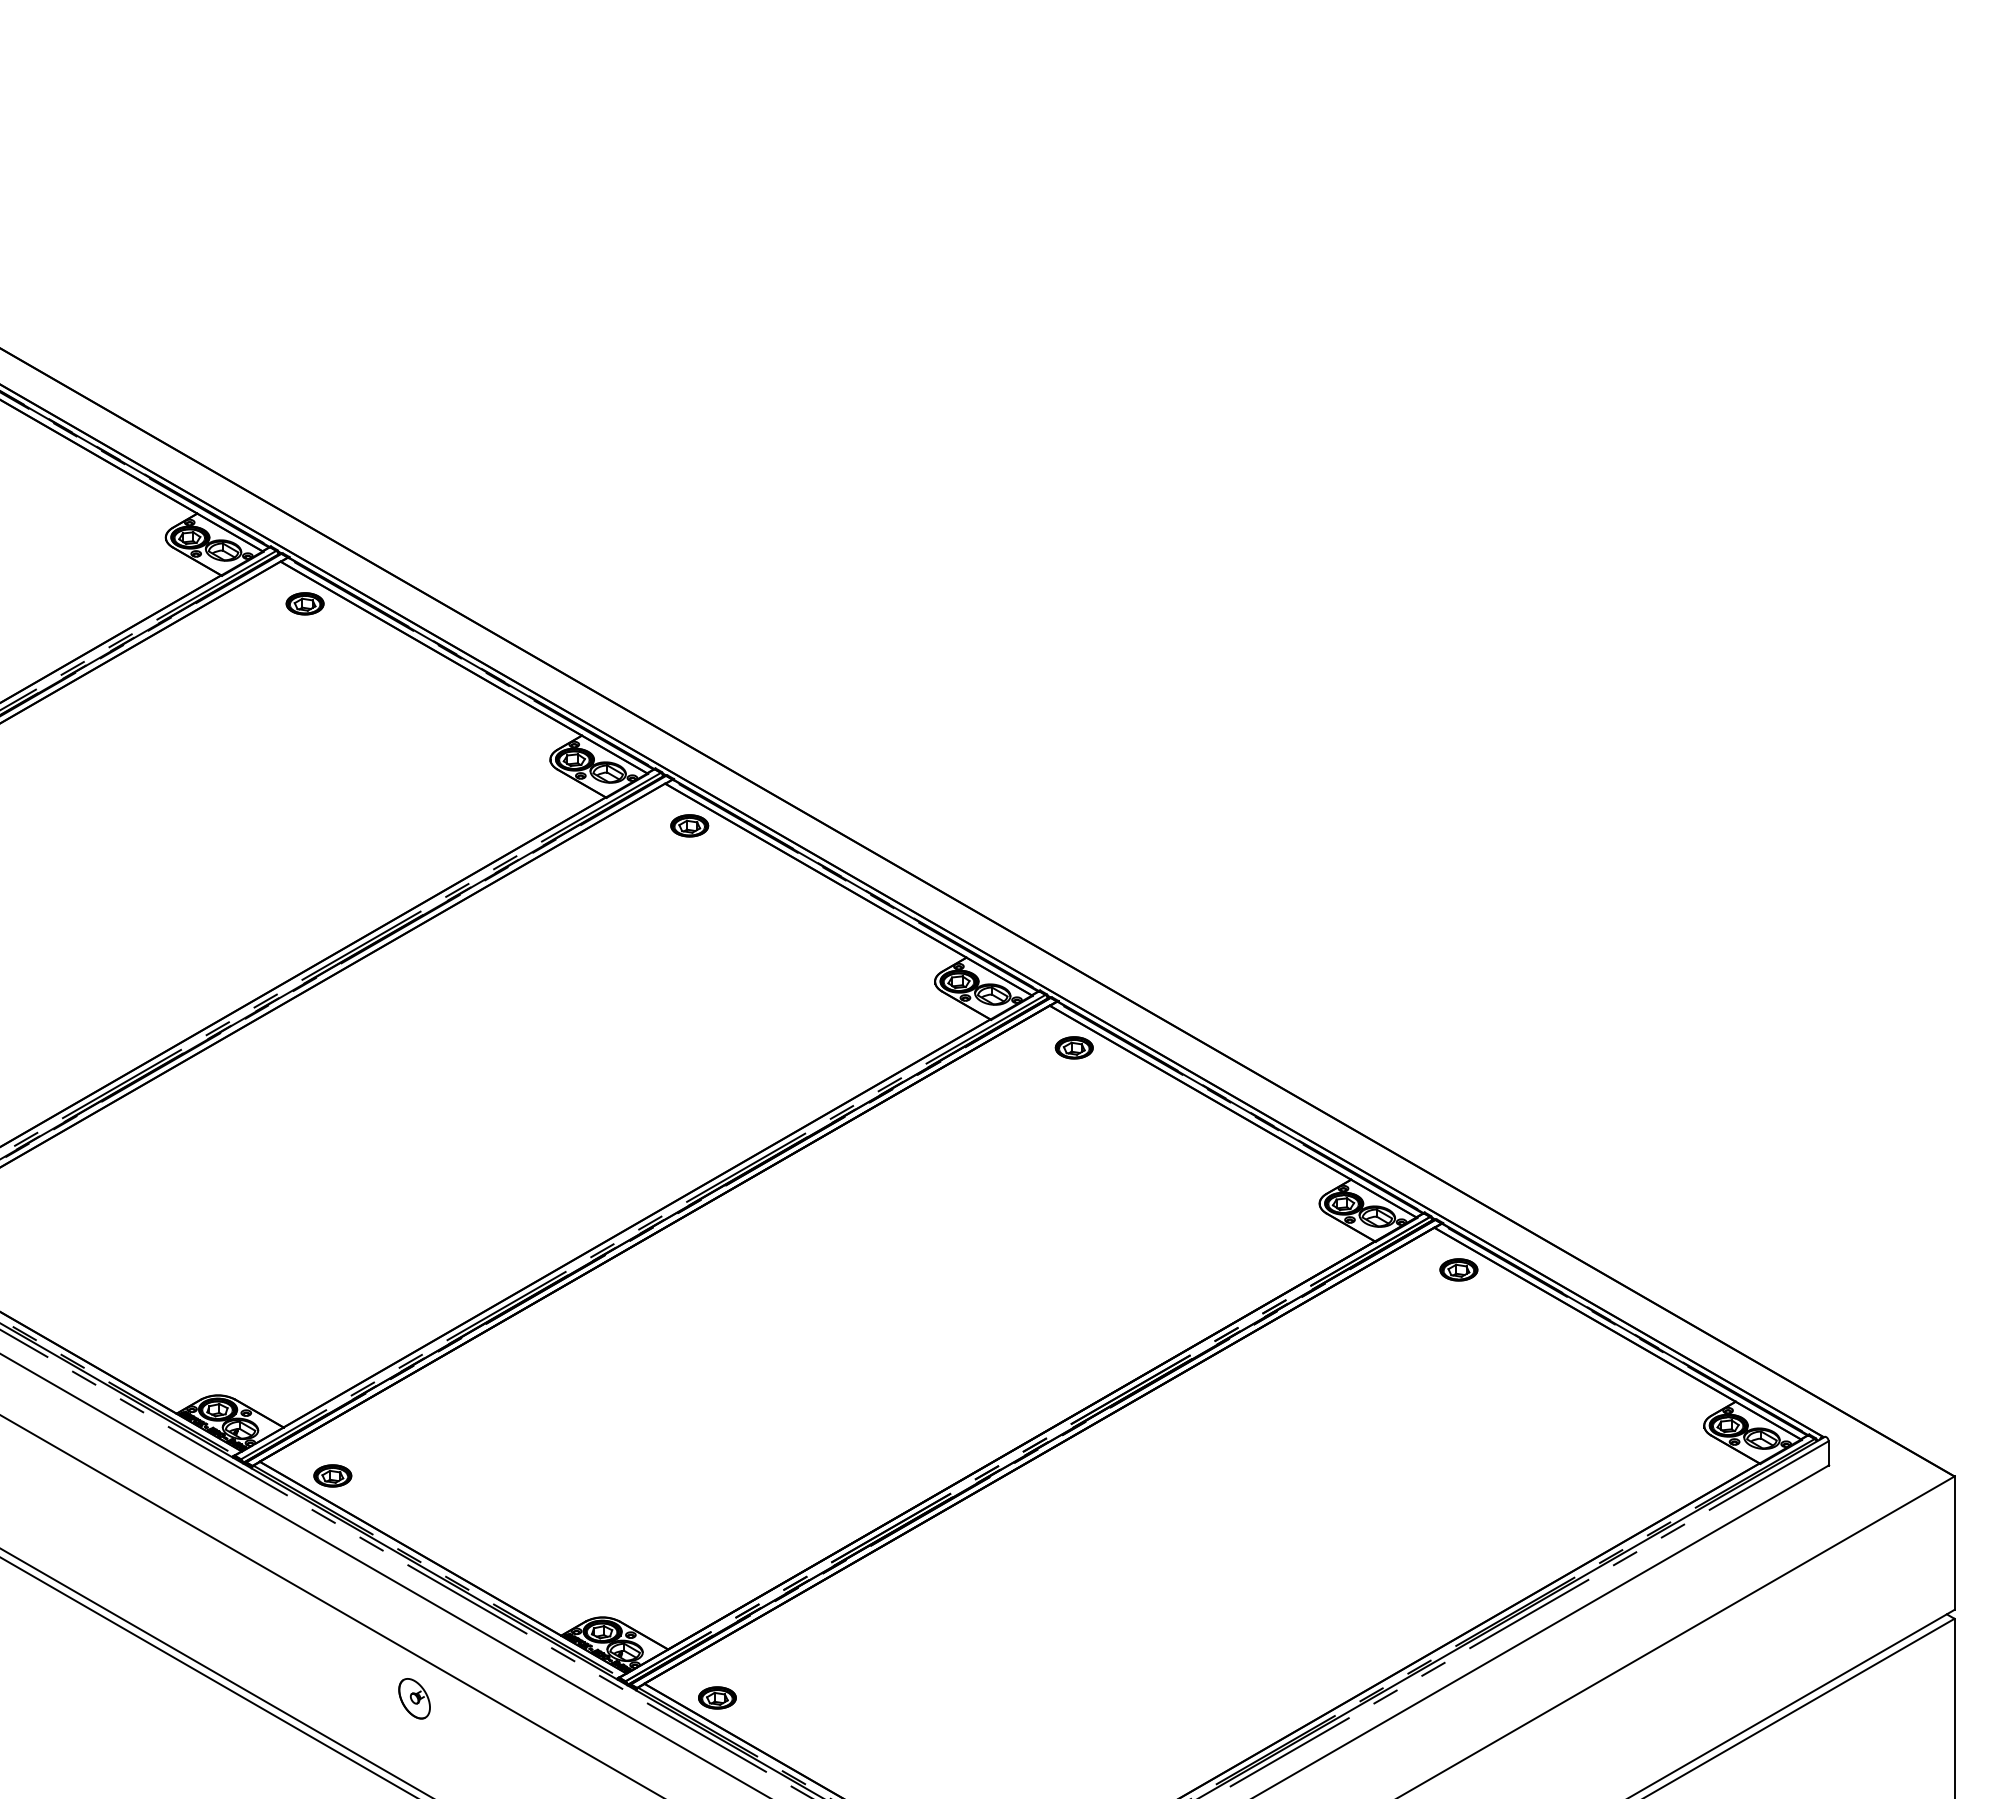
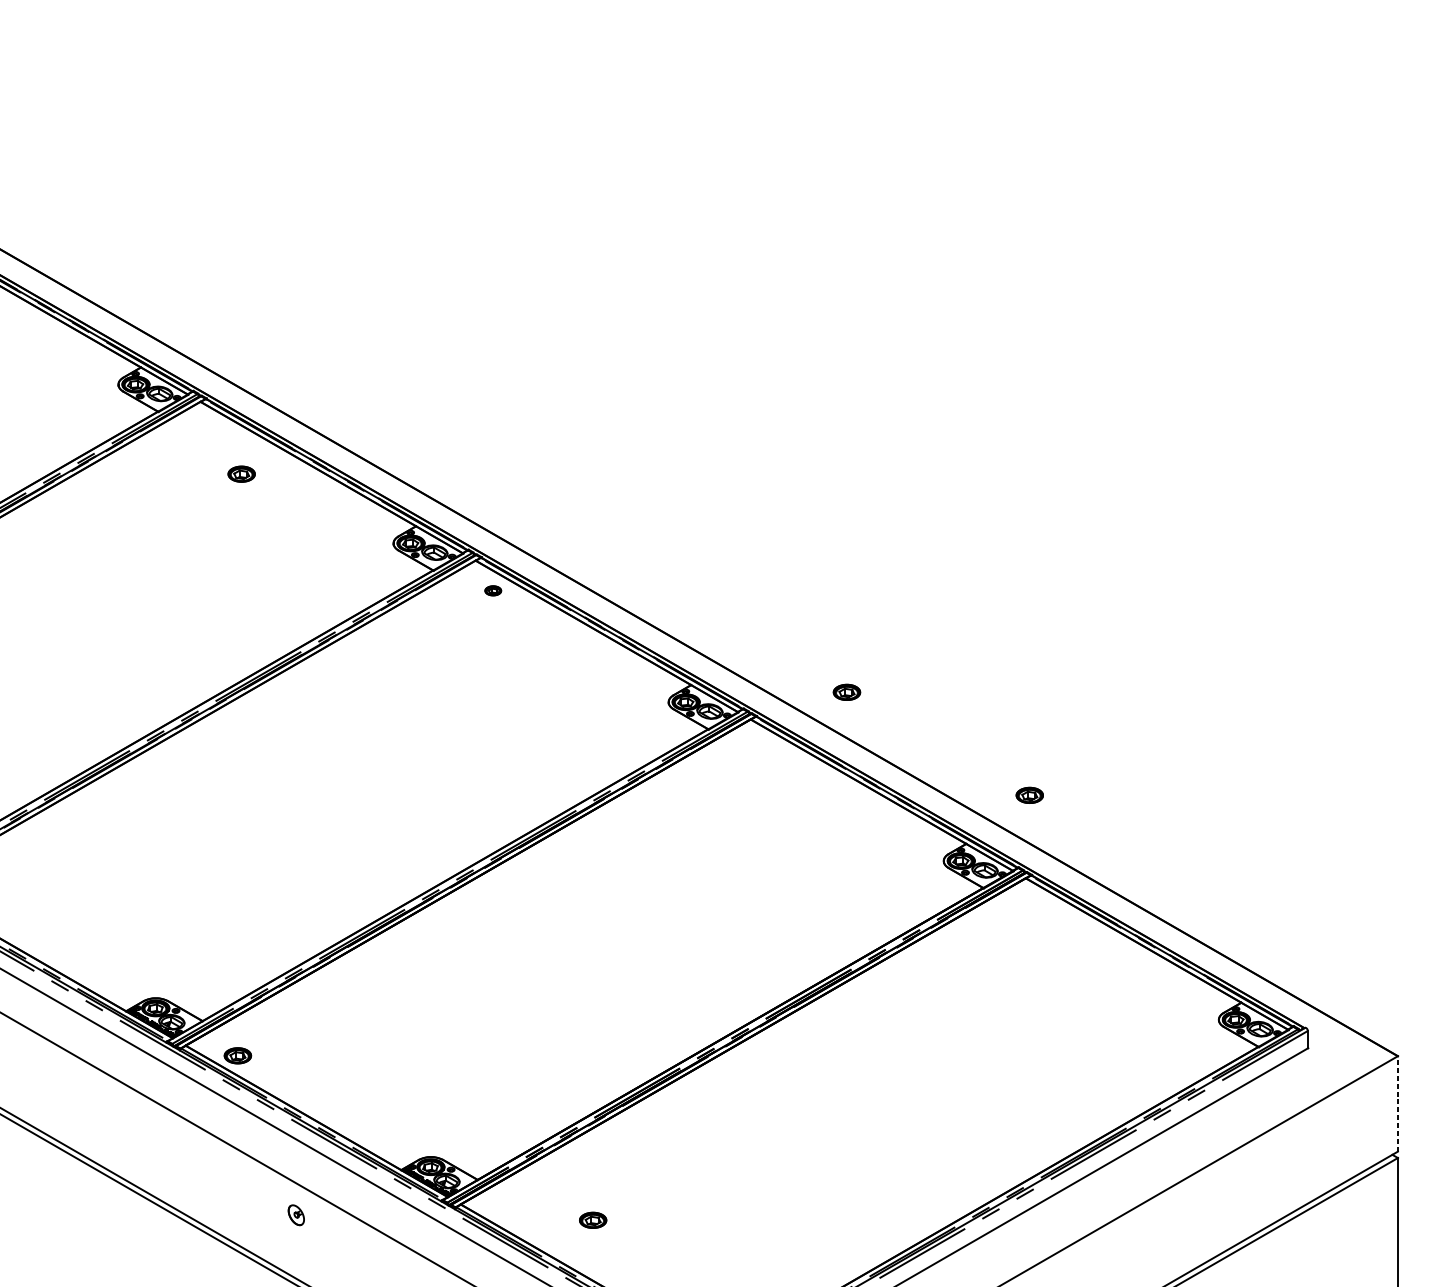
part: (304, 603) -> (241, 473), moved
part: (689, 825) -> (493, 590), size x0.6
part: (1073, 1047) -> (846, 692), moved
part: (1458, 1269) -> (1029, 795), moved
line: (1954, 1543) -> (1397, 1104), solid -> dashed
part: (717, 1697) -> (593, 1220), moved
part: (414, 1698) -> (296, 1215), size x0.7

